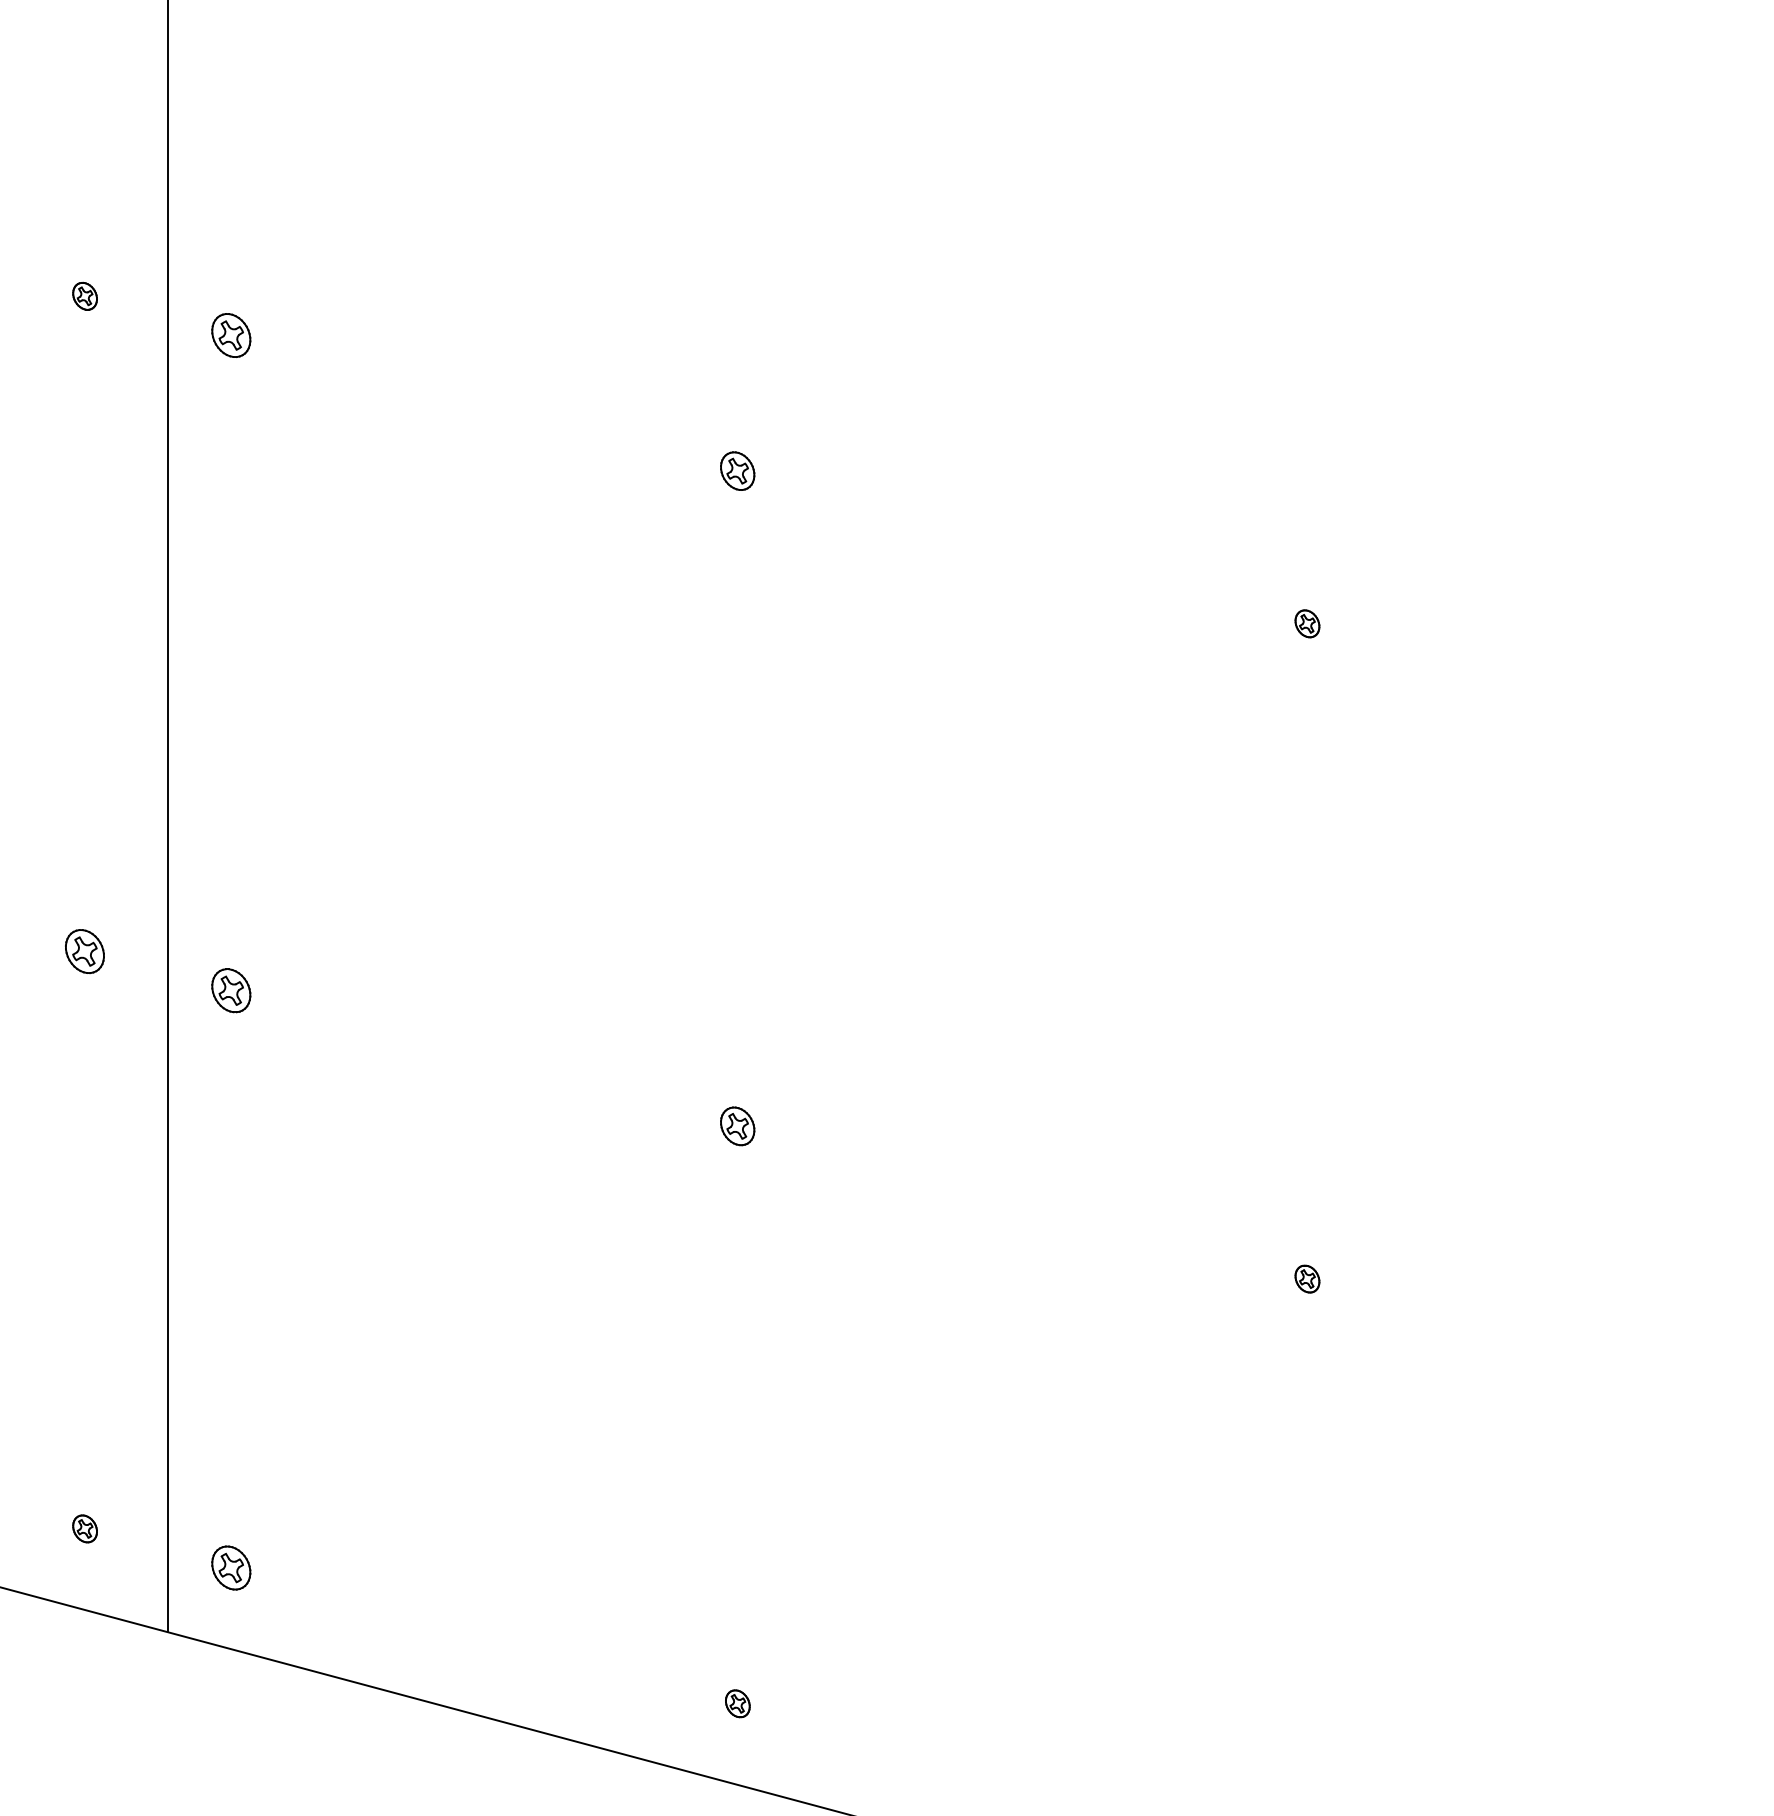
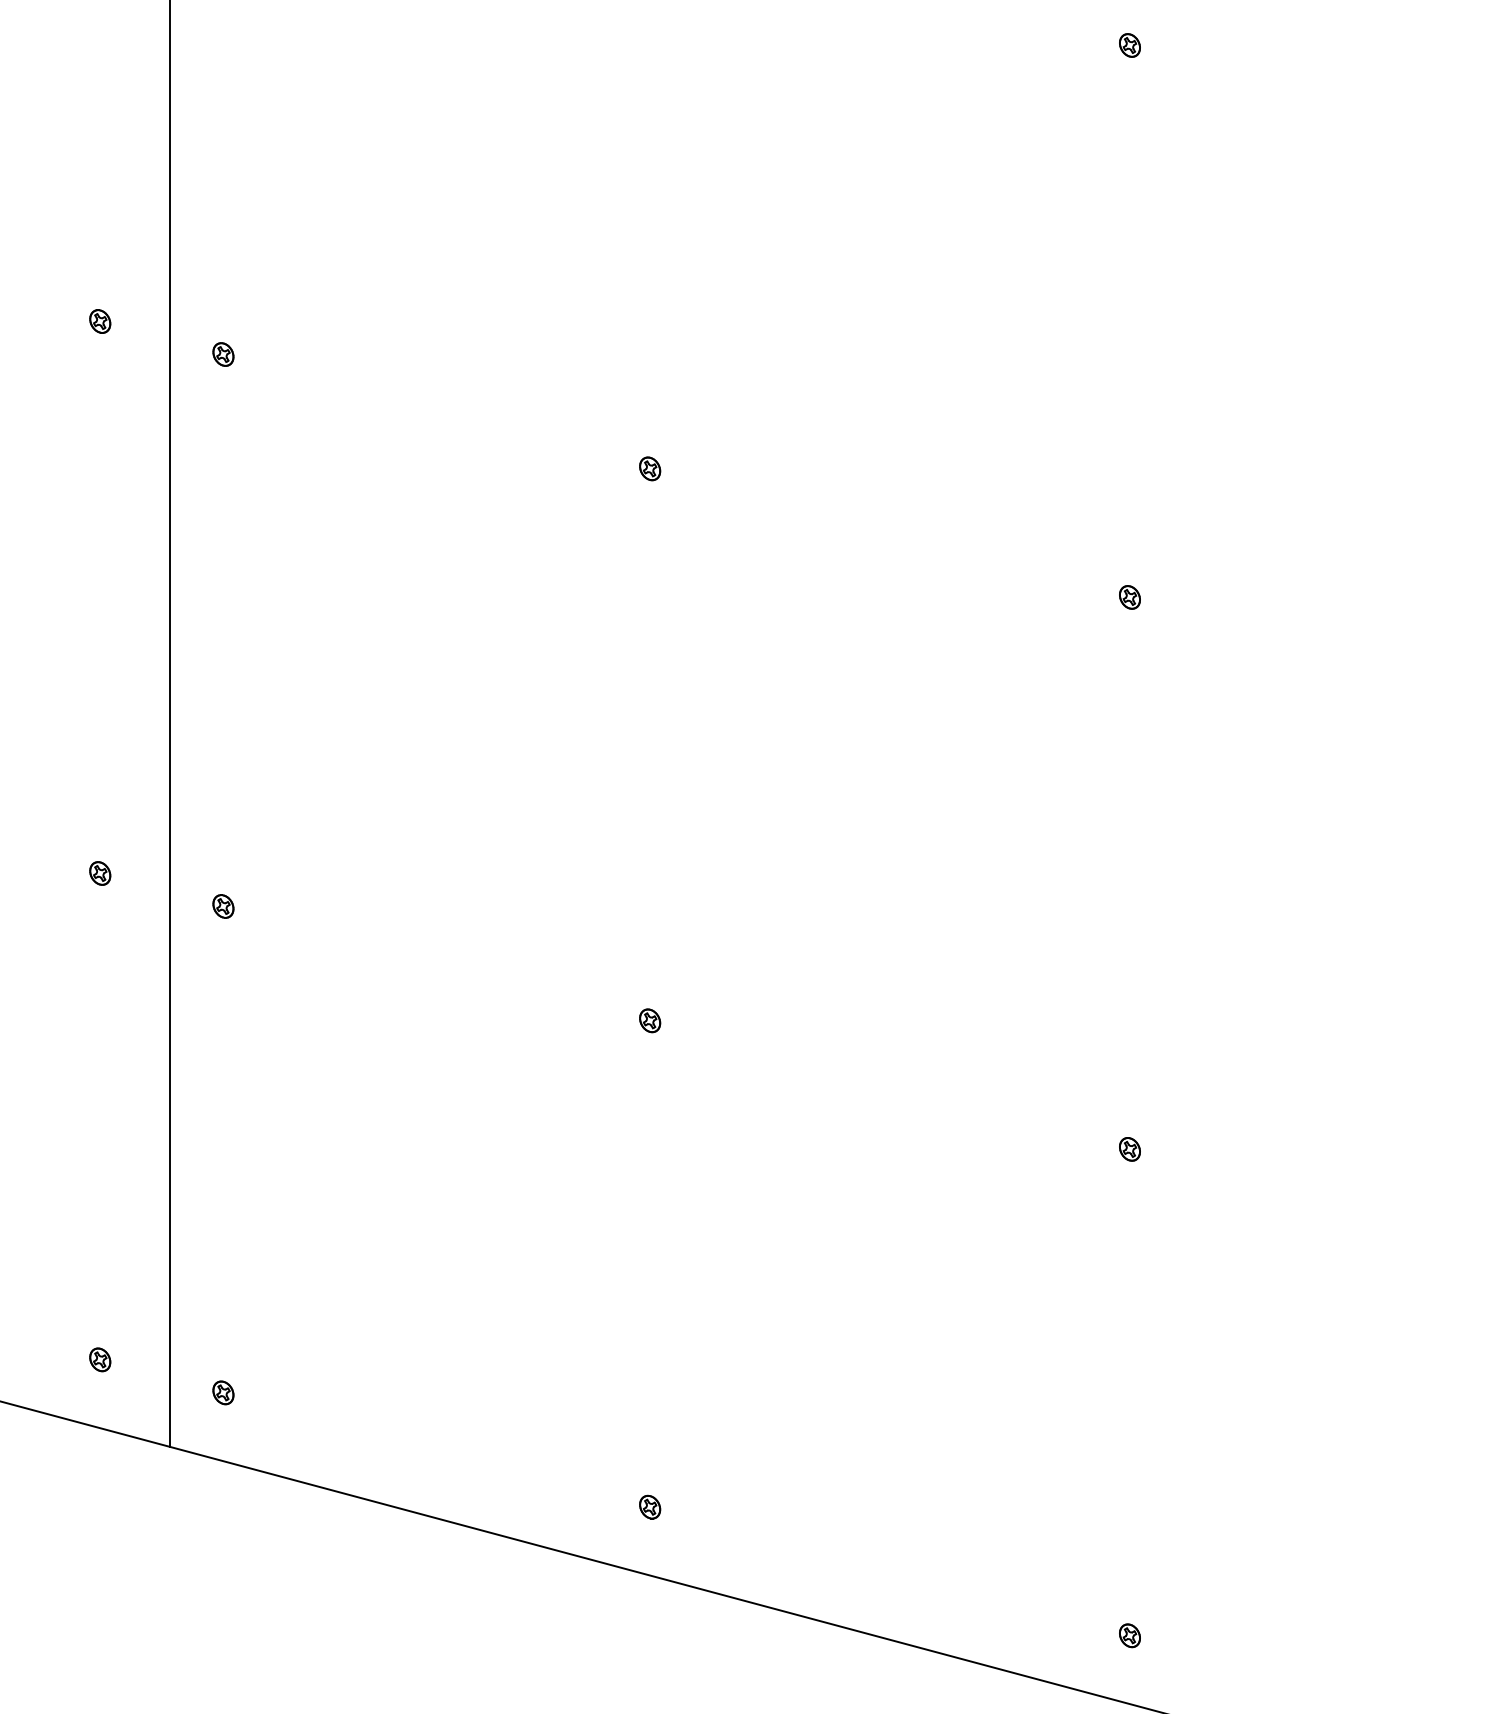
part: (231, 335) -> (223, 354), size x0.62
part: (738, 470) -> (650, 468), size x0.71
part: (85, 951) -> (100, 873), size x0.62
part: (231, 990) -> (223, 906), size x0.62
part: (738, 1126) -> (650, 1020), size x0.71
part: (231, 1567) -> (223, 1392), size x0.62

